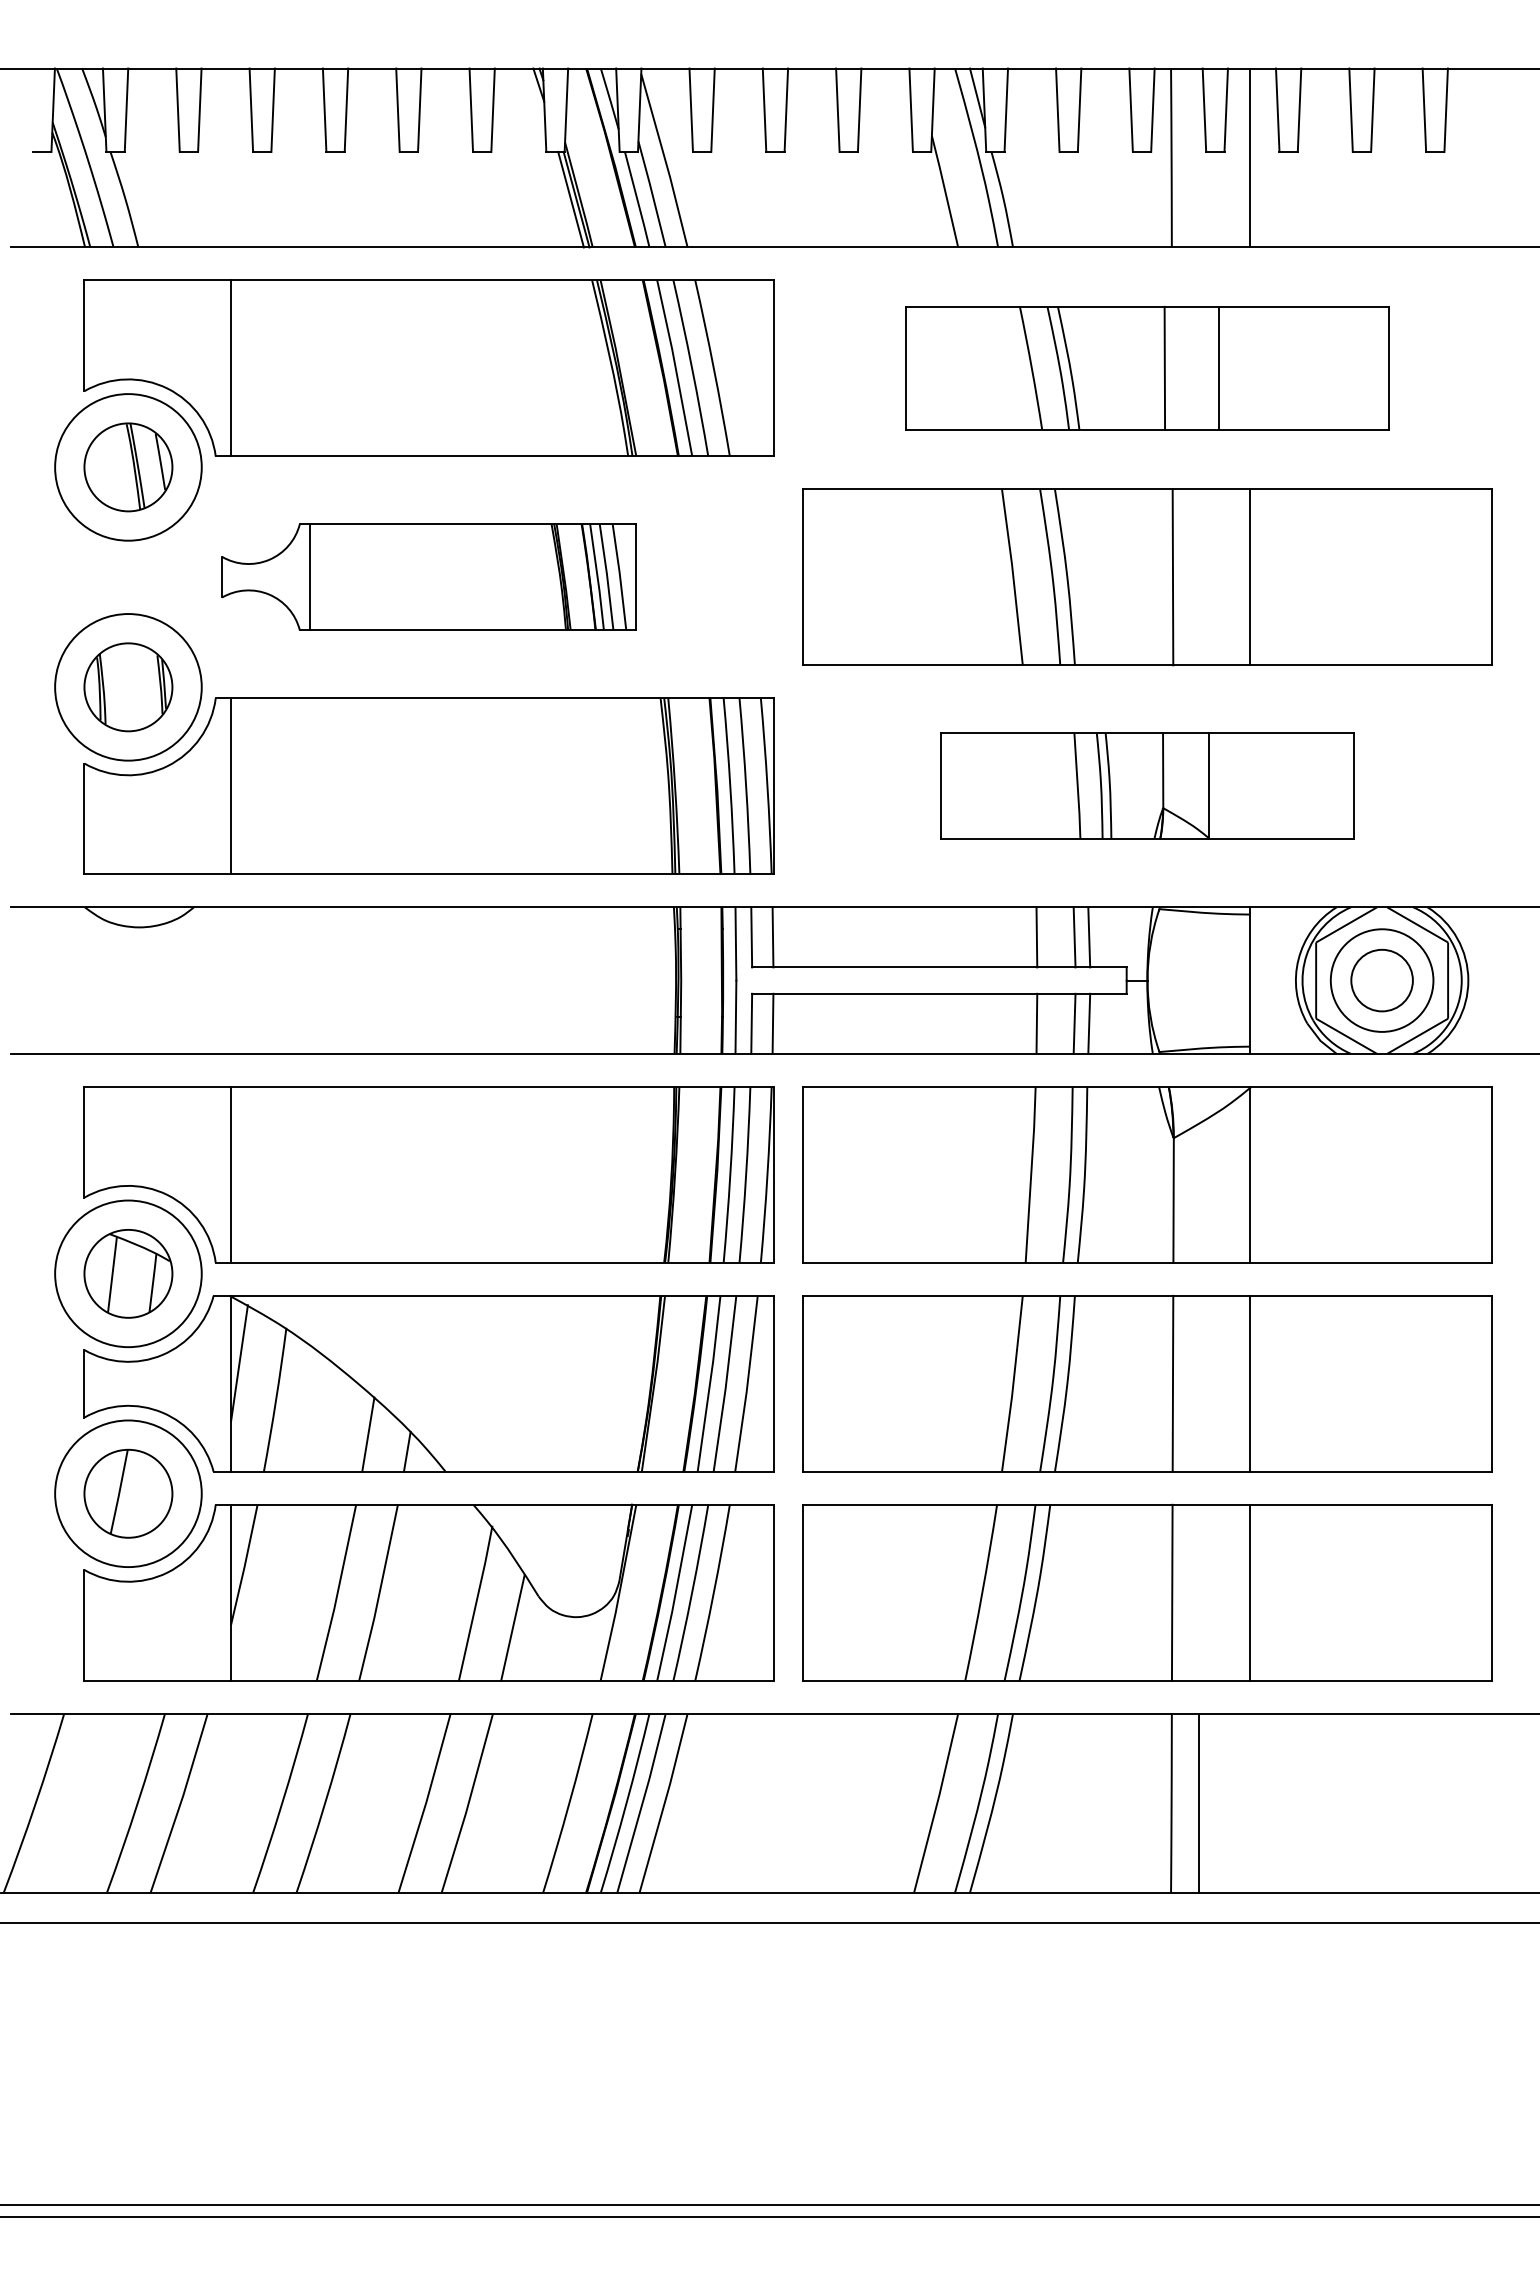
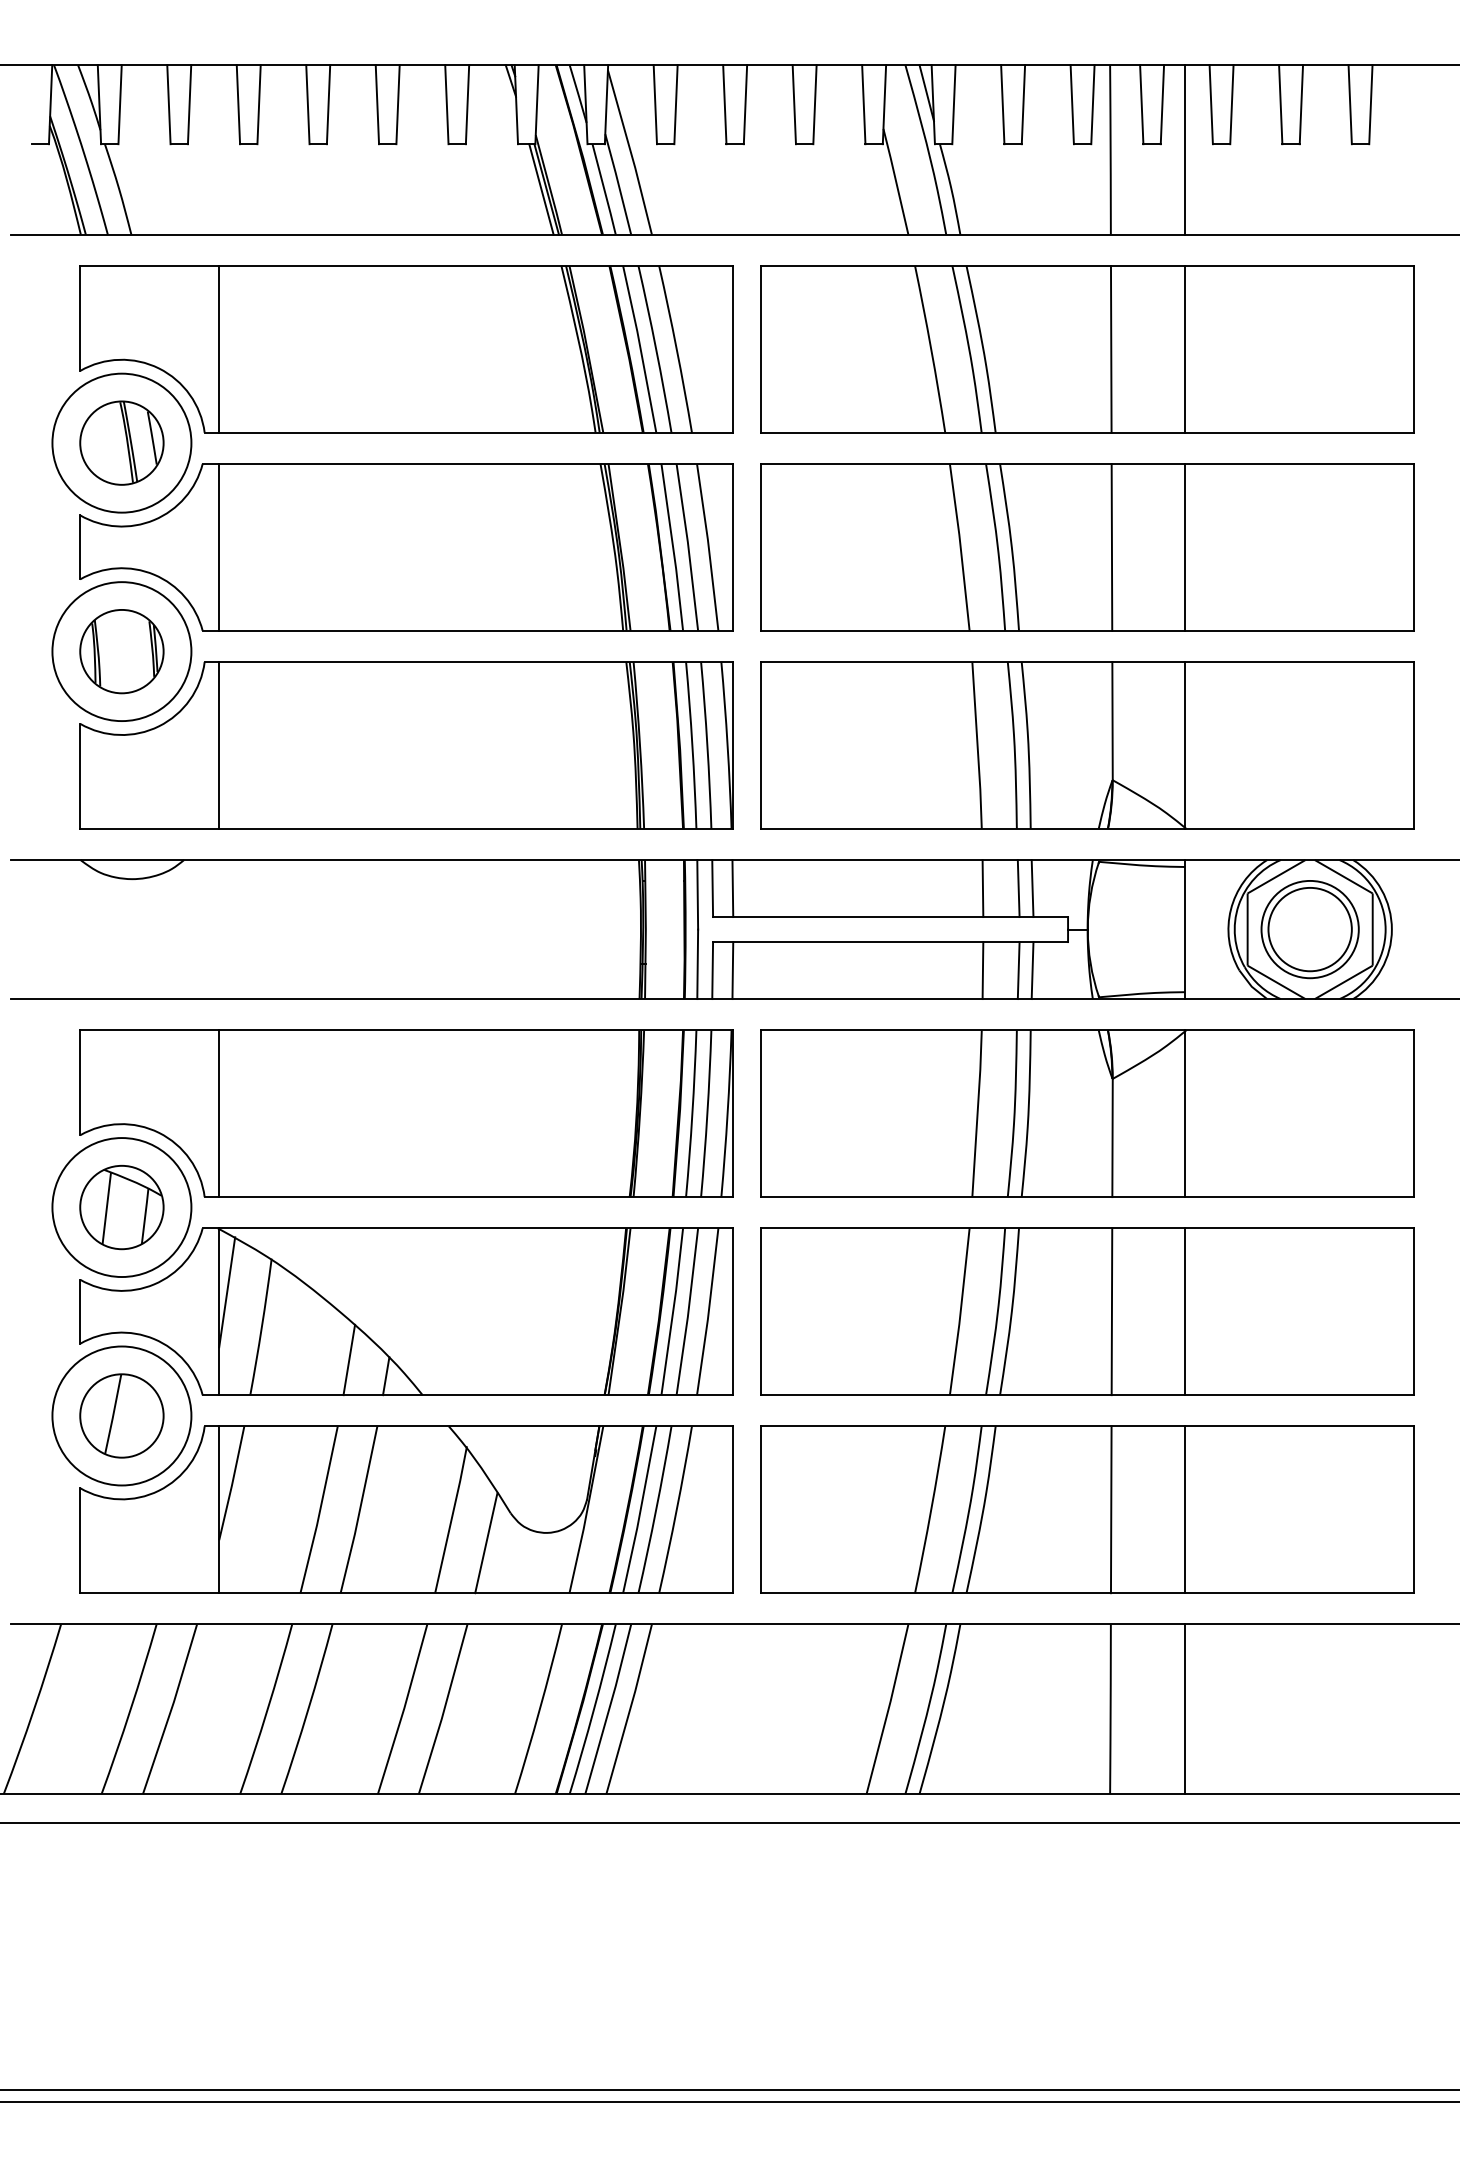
part: (1147, 368) -> (1087, 349), size x1.43
part: (428, 576) -> (406, 546), size x1.67
part: (1147, 785) -> (1087, 744), size x1.67
circle: (1382, 980) -> (1310, 929), size x1.43
line: (1199, 1802) -> (1185, 1708), moved

